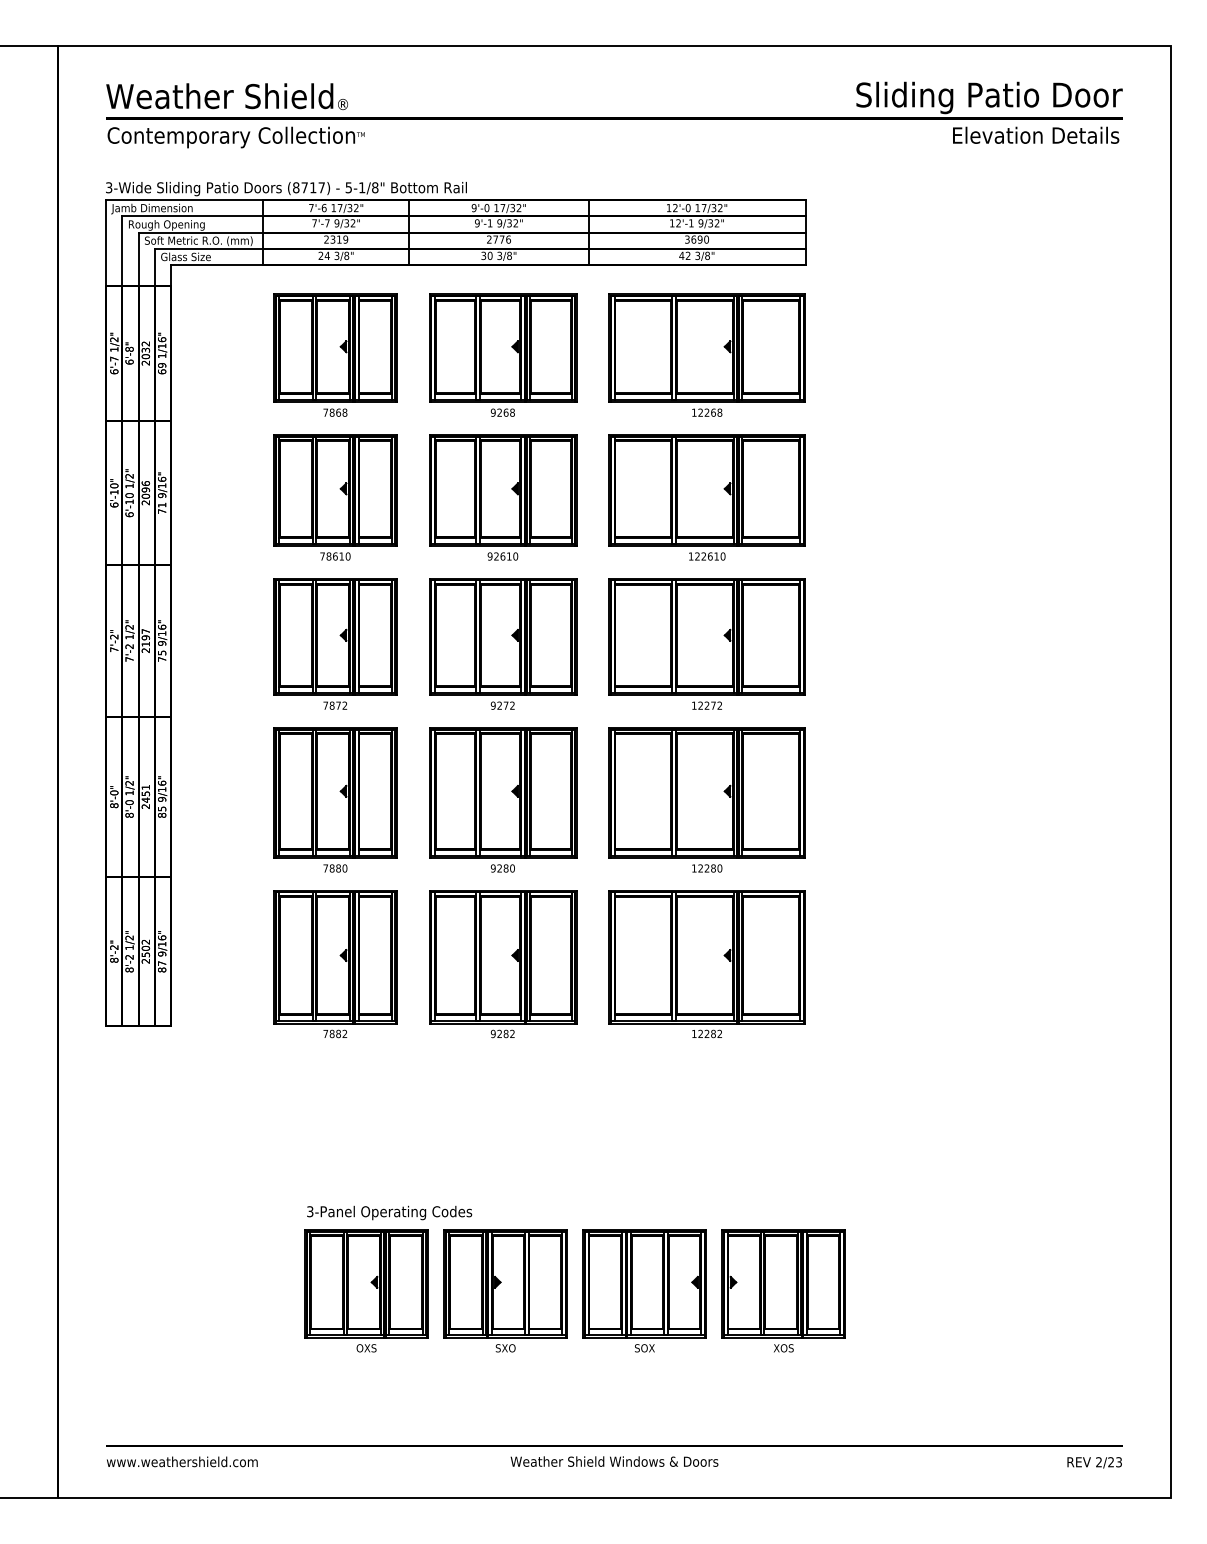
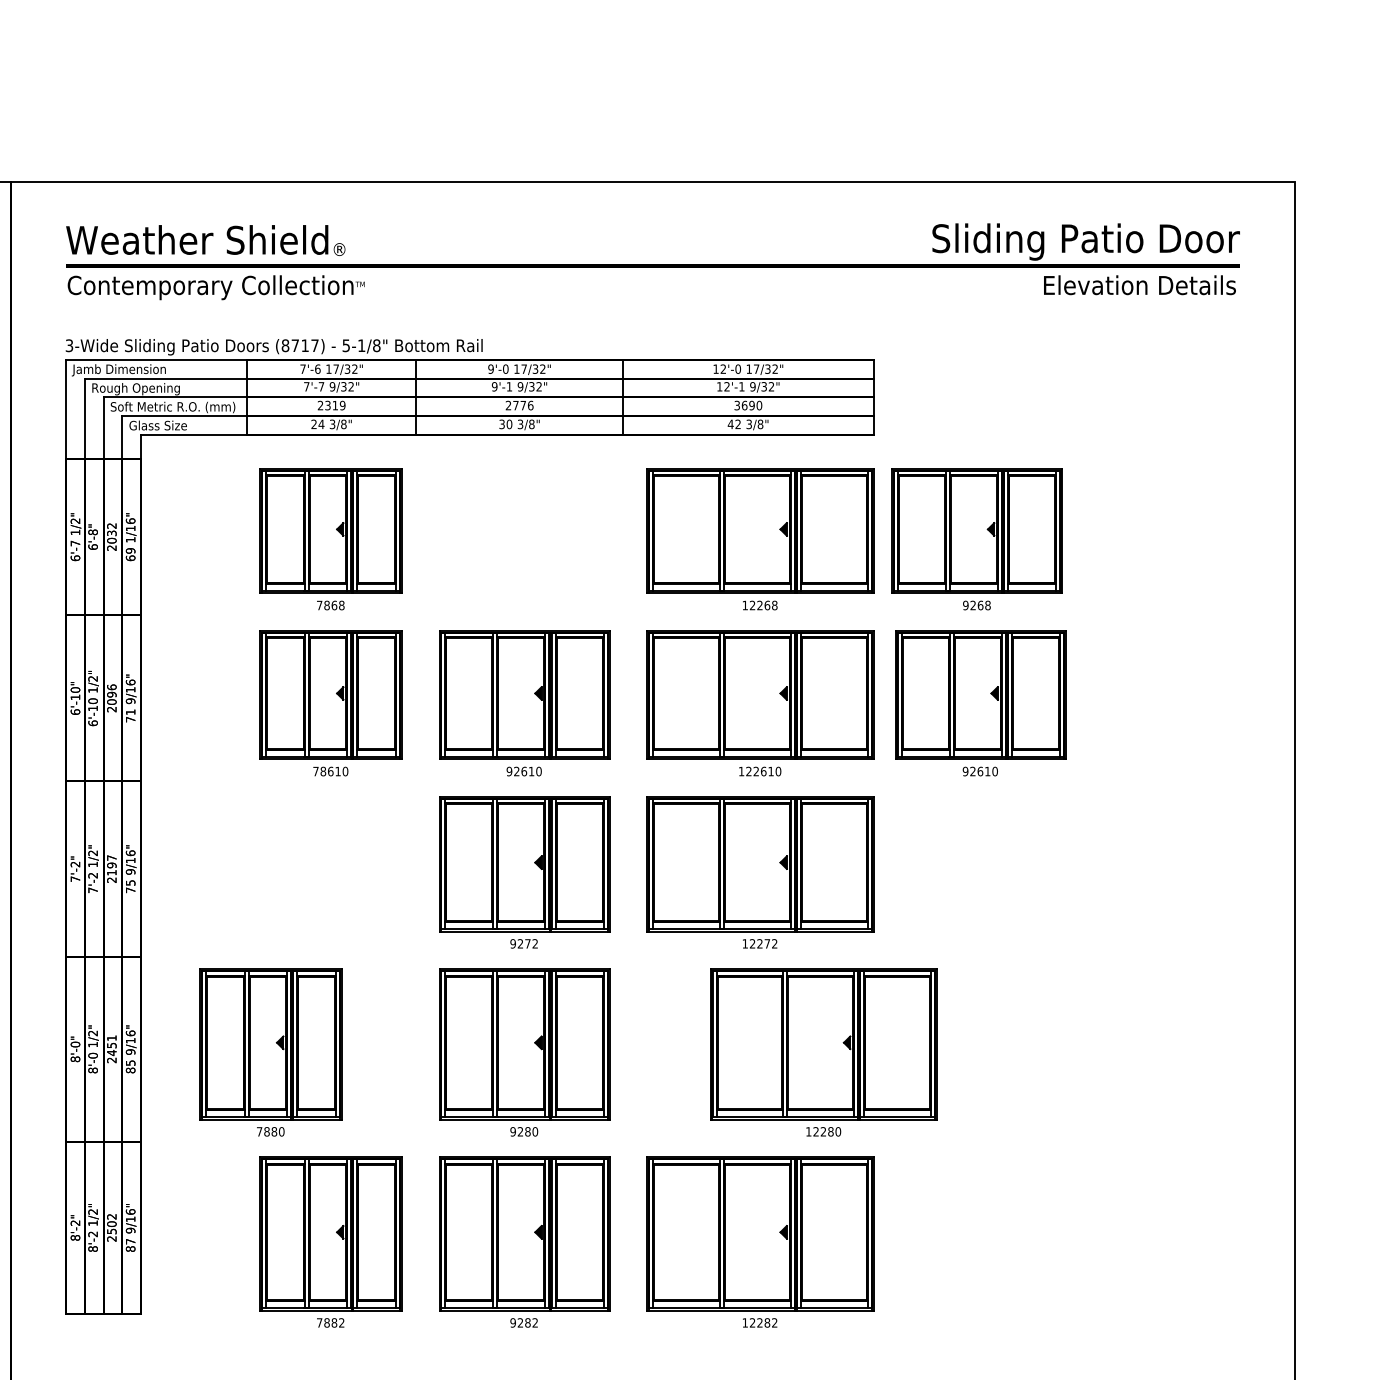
part: (503, 354) -> (977, 538), moved
part: (898, 497) -> (981, 703), added
part: (335, 643) -> (330, 872), removed
part: (335, 799) -> (270, 1052), moved
part: (706, 799) -> (822, 1052), moved

